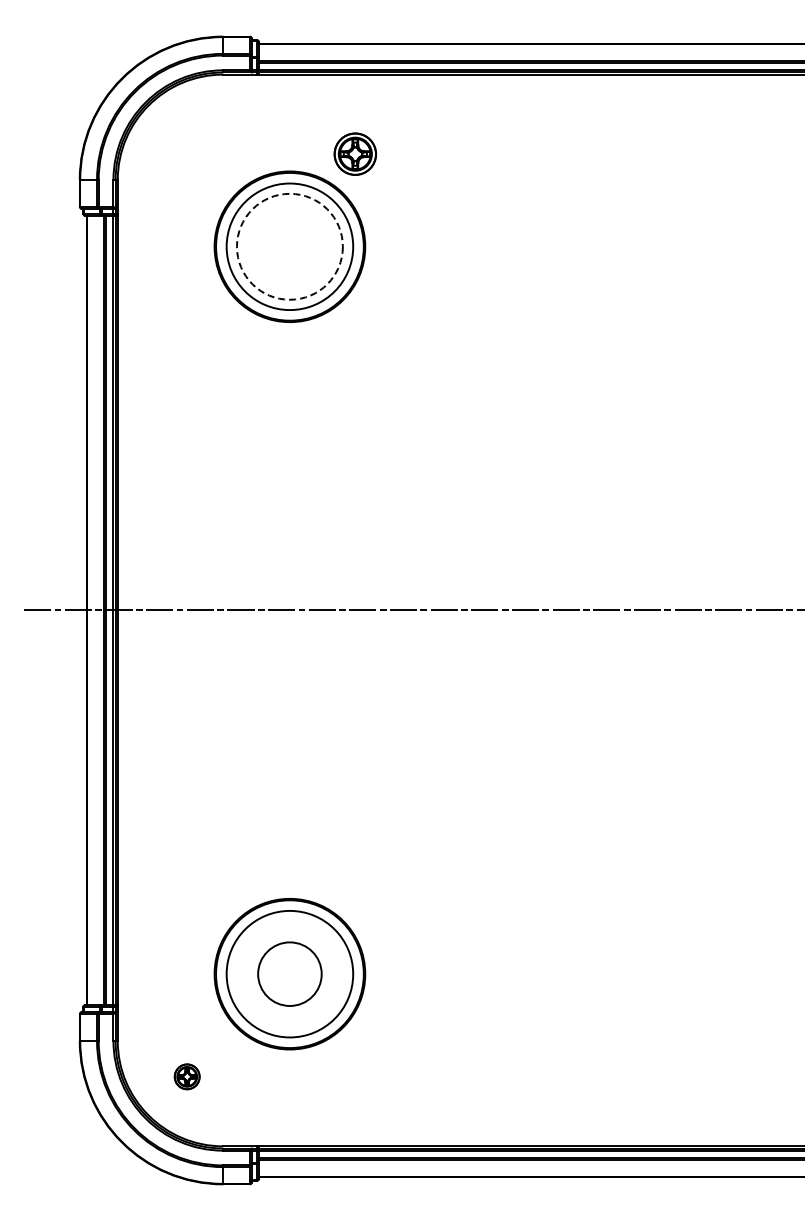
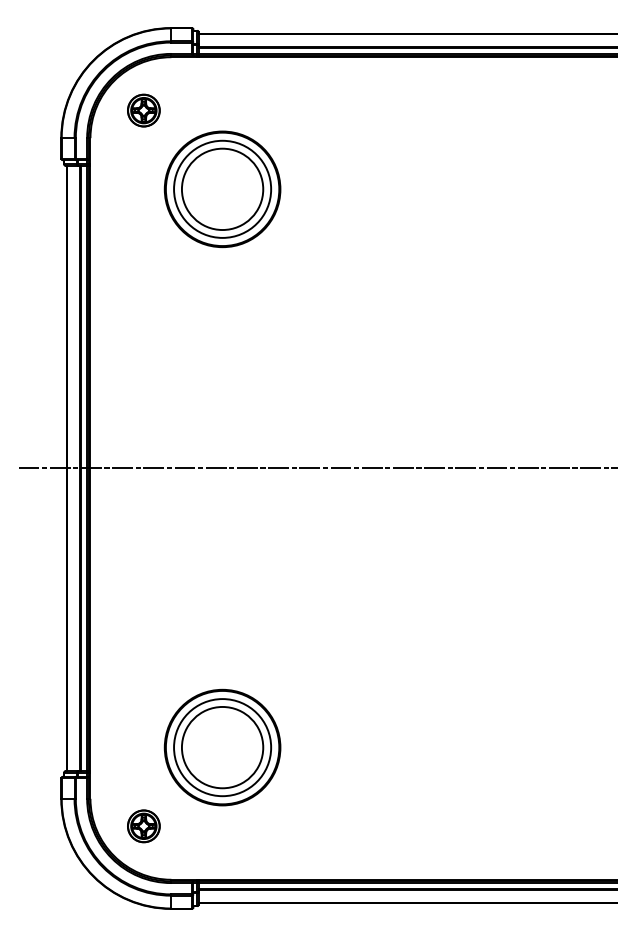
part: (354, 153) -> (143, 110), moved
circle: (289, 246) -> (222, 189), dashed -> solid
circle: (289, 974) -> (222, 747), size x1.67
part: (186, 1076) -> (143, 826), size x1.67

